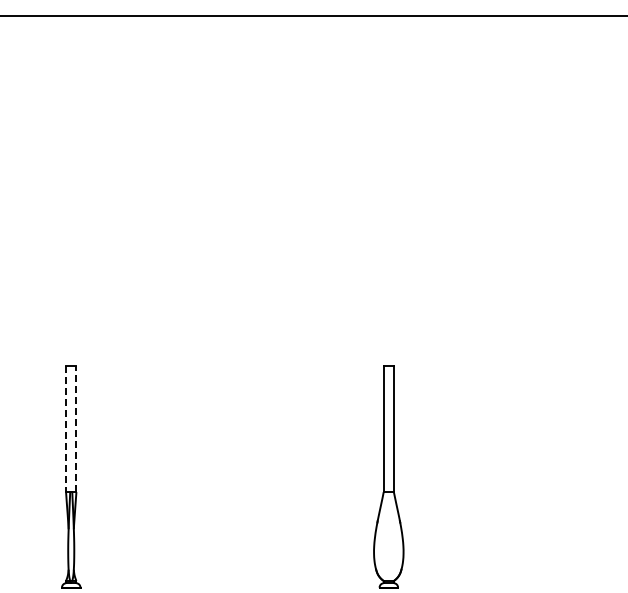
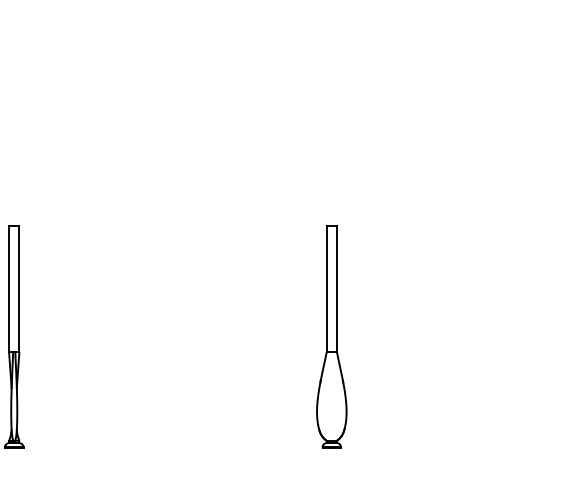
line: (66, 429) -> (9, 289), dashed -> solid
line: (76, 429) -> (19, 289), dashed -> solid

